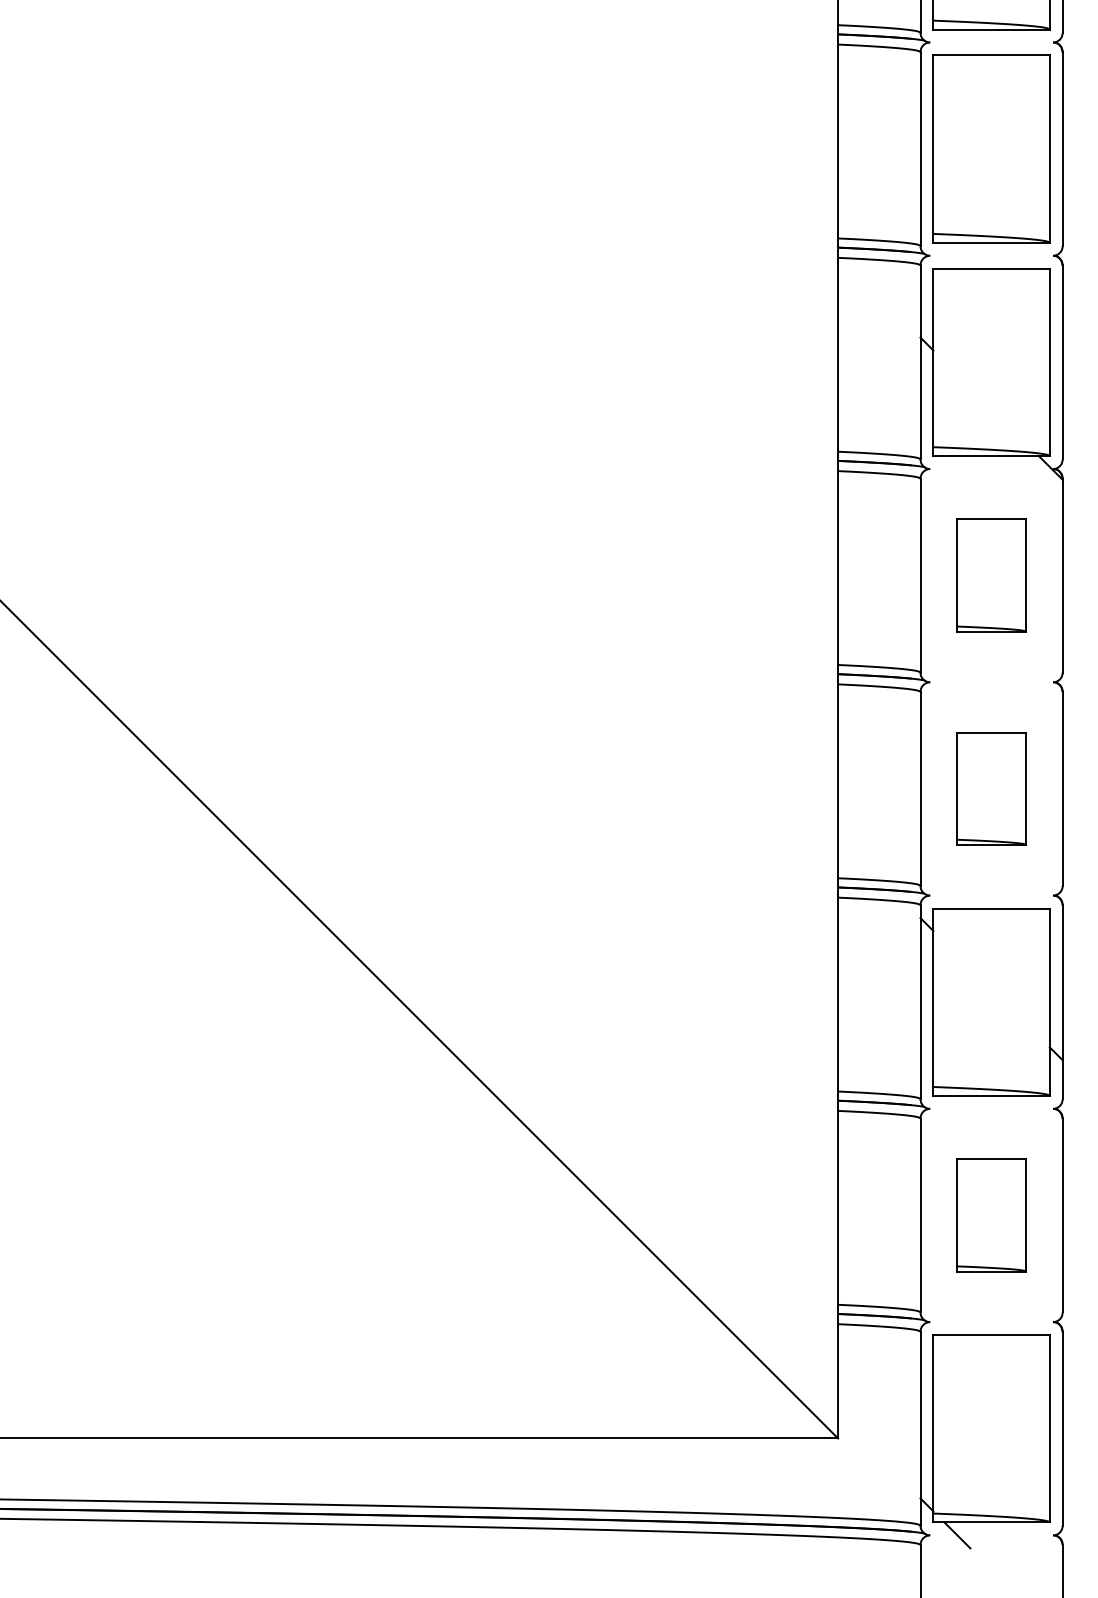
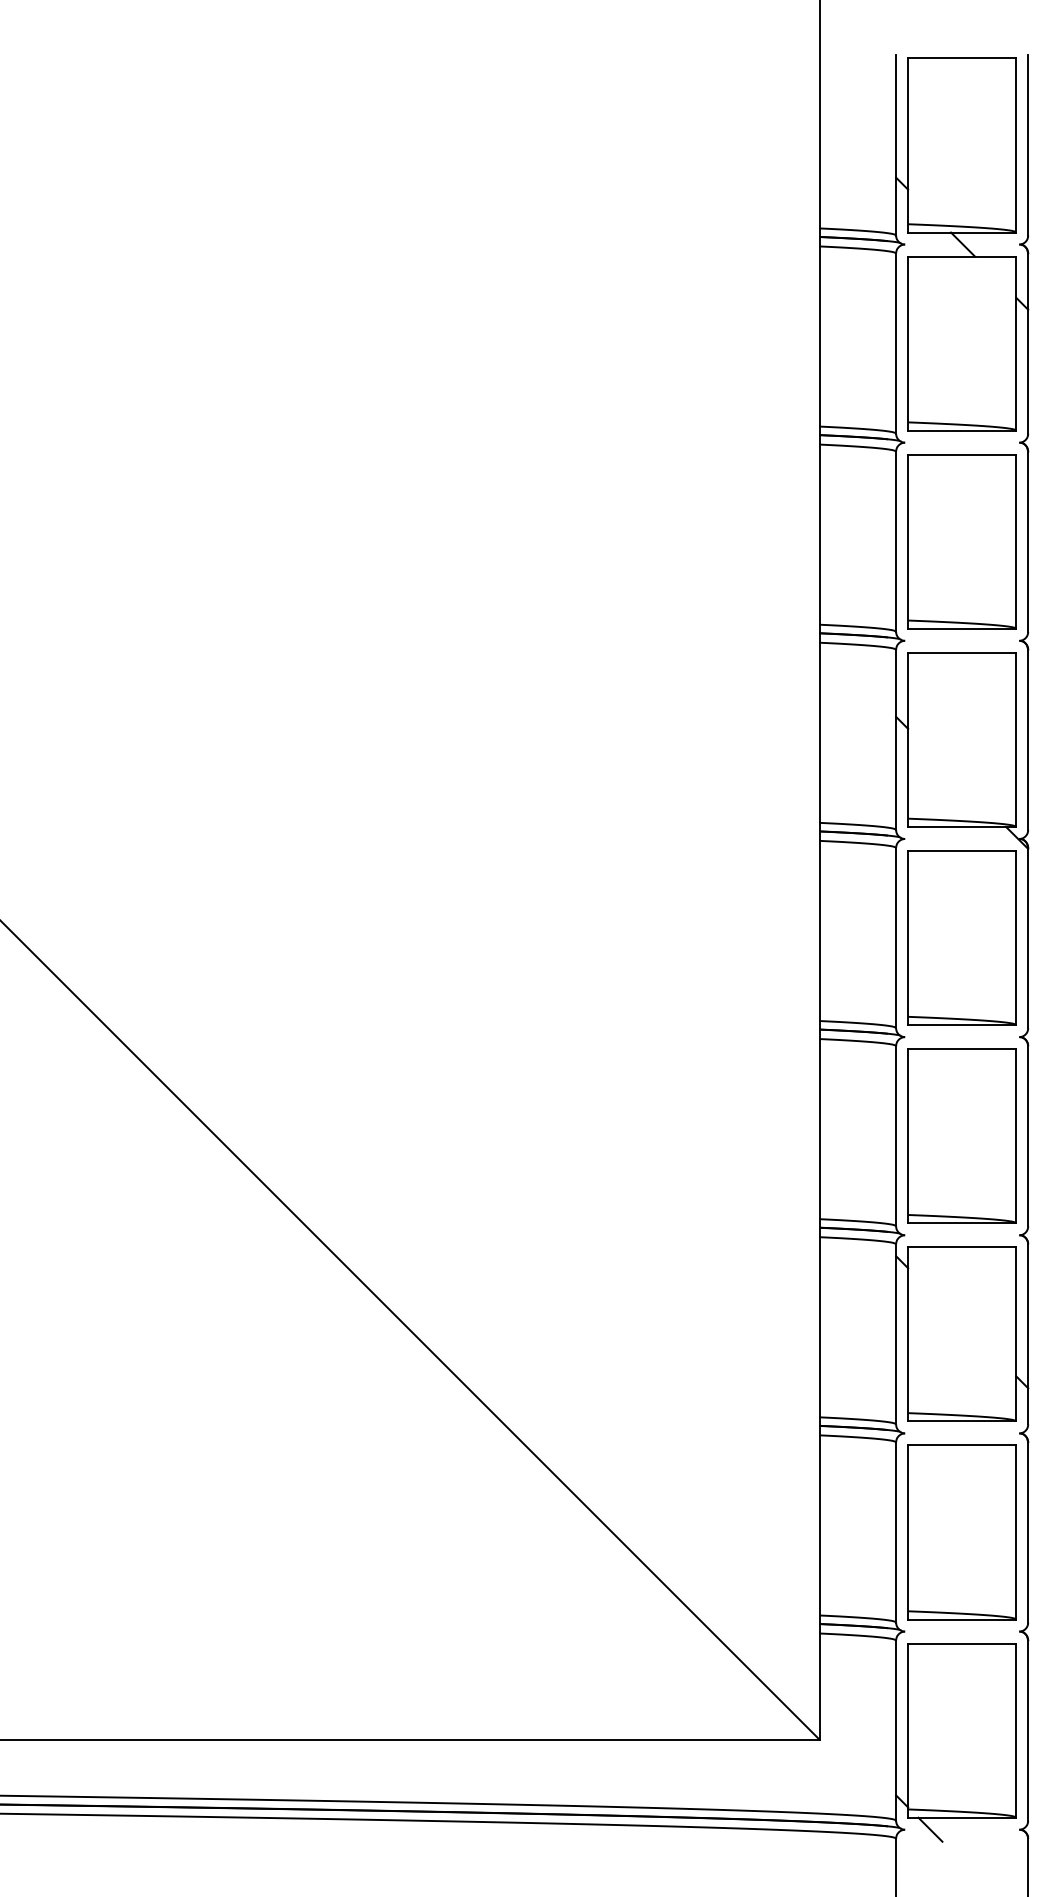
part: (990, 575) -> (961, 937), size x1.67
part: (990, 788) -> (961, 1135), size x1.67
part: (990, 1215) -> (961, 1532), size x1.67

